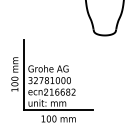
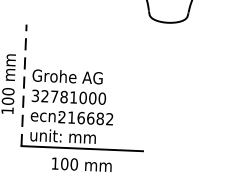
line: (23, 74) -> (23, 84), solid -> dashed

